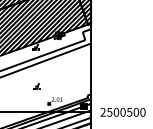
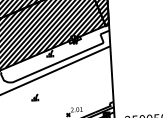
part: (36, 85) -> (34, 96), moved

